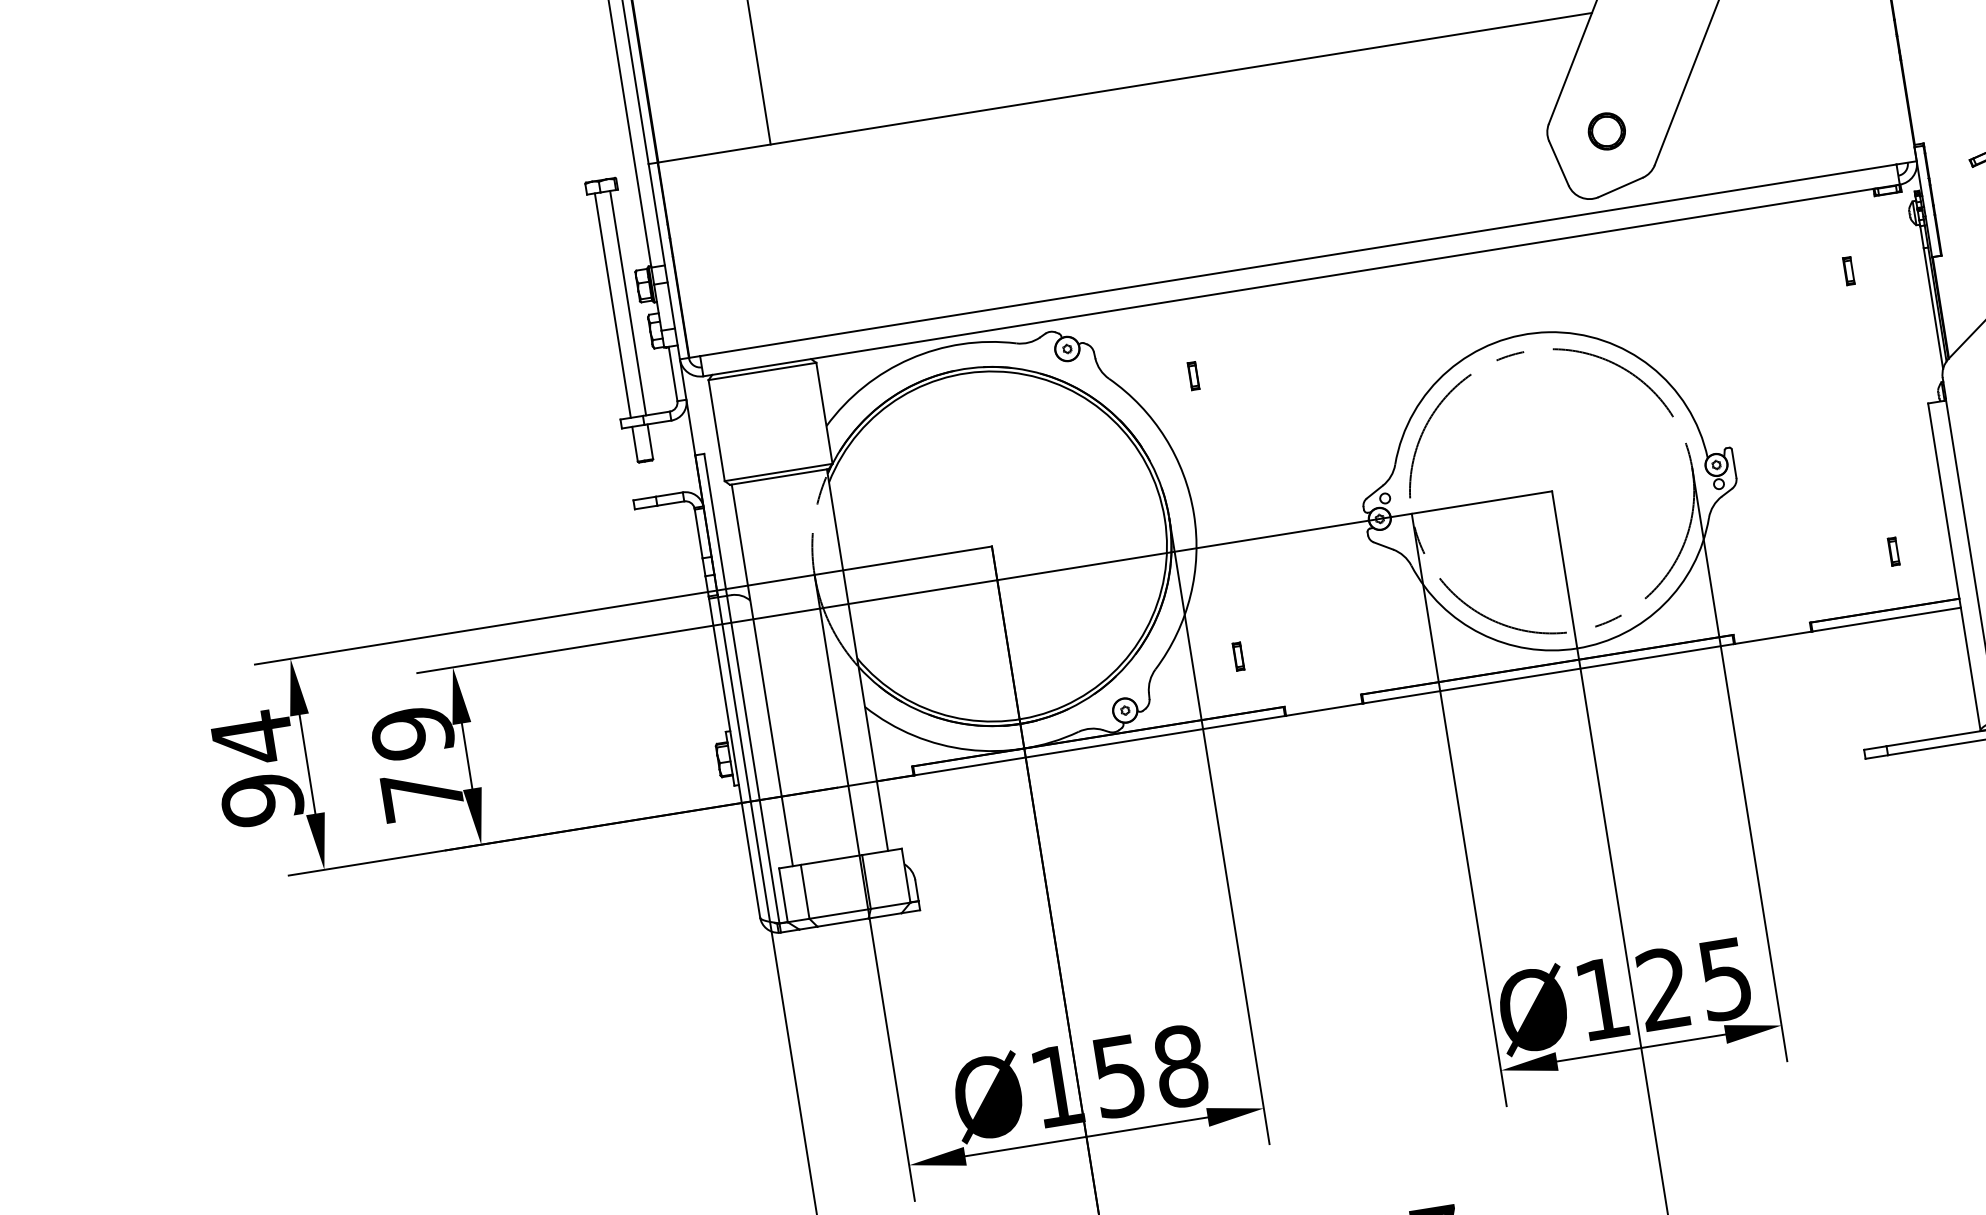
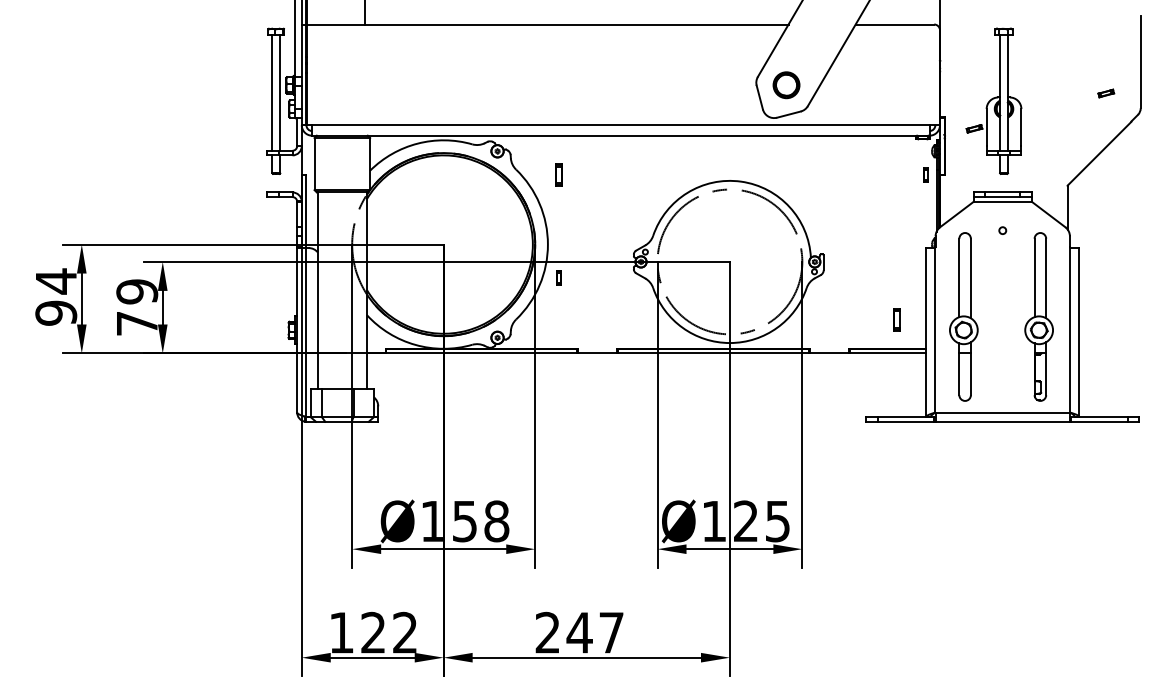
part: (1606, 131) -> (786, 85), size x1.4
part: (1847, 270) -> (925, 174), moved
part: (1192, 375) -> (558, 174), size x1.6
part: (1892, 551) -> (896, 319), size x1.6
part: (1237, 656) -> (558, 277), moved

